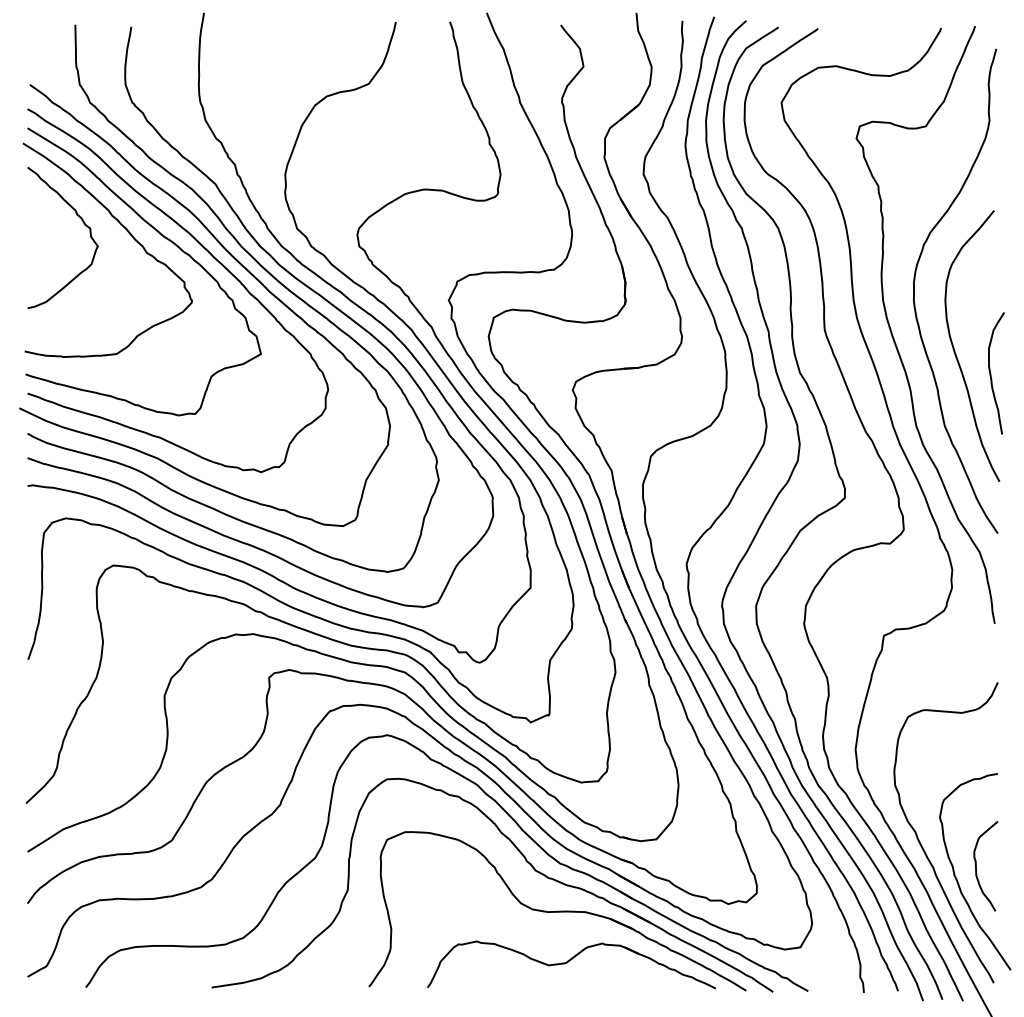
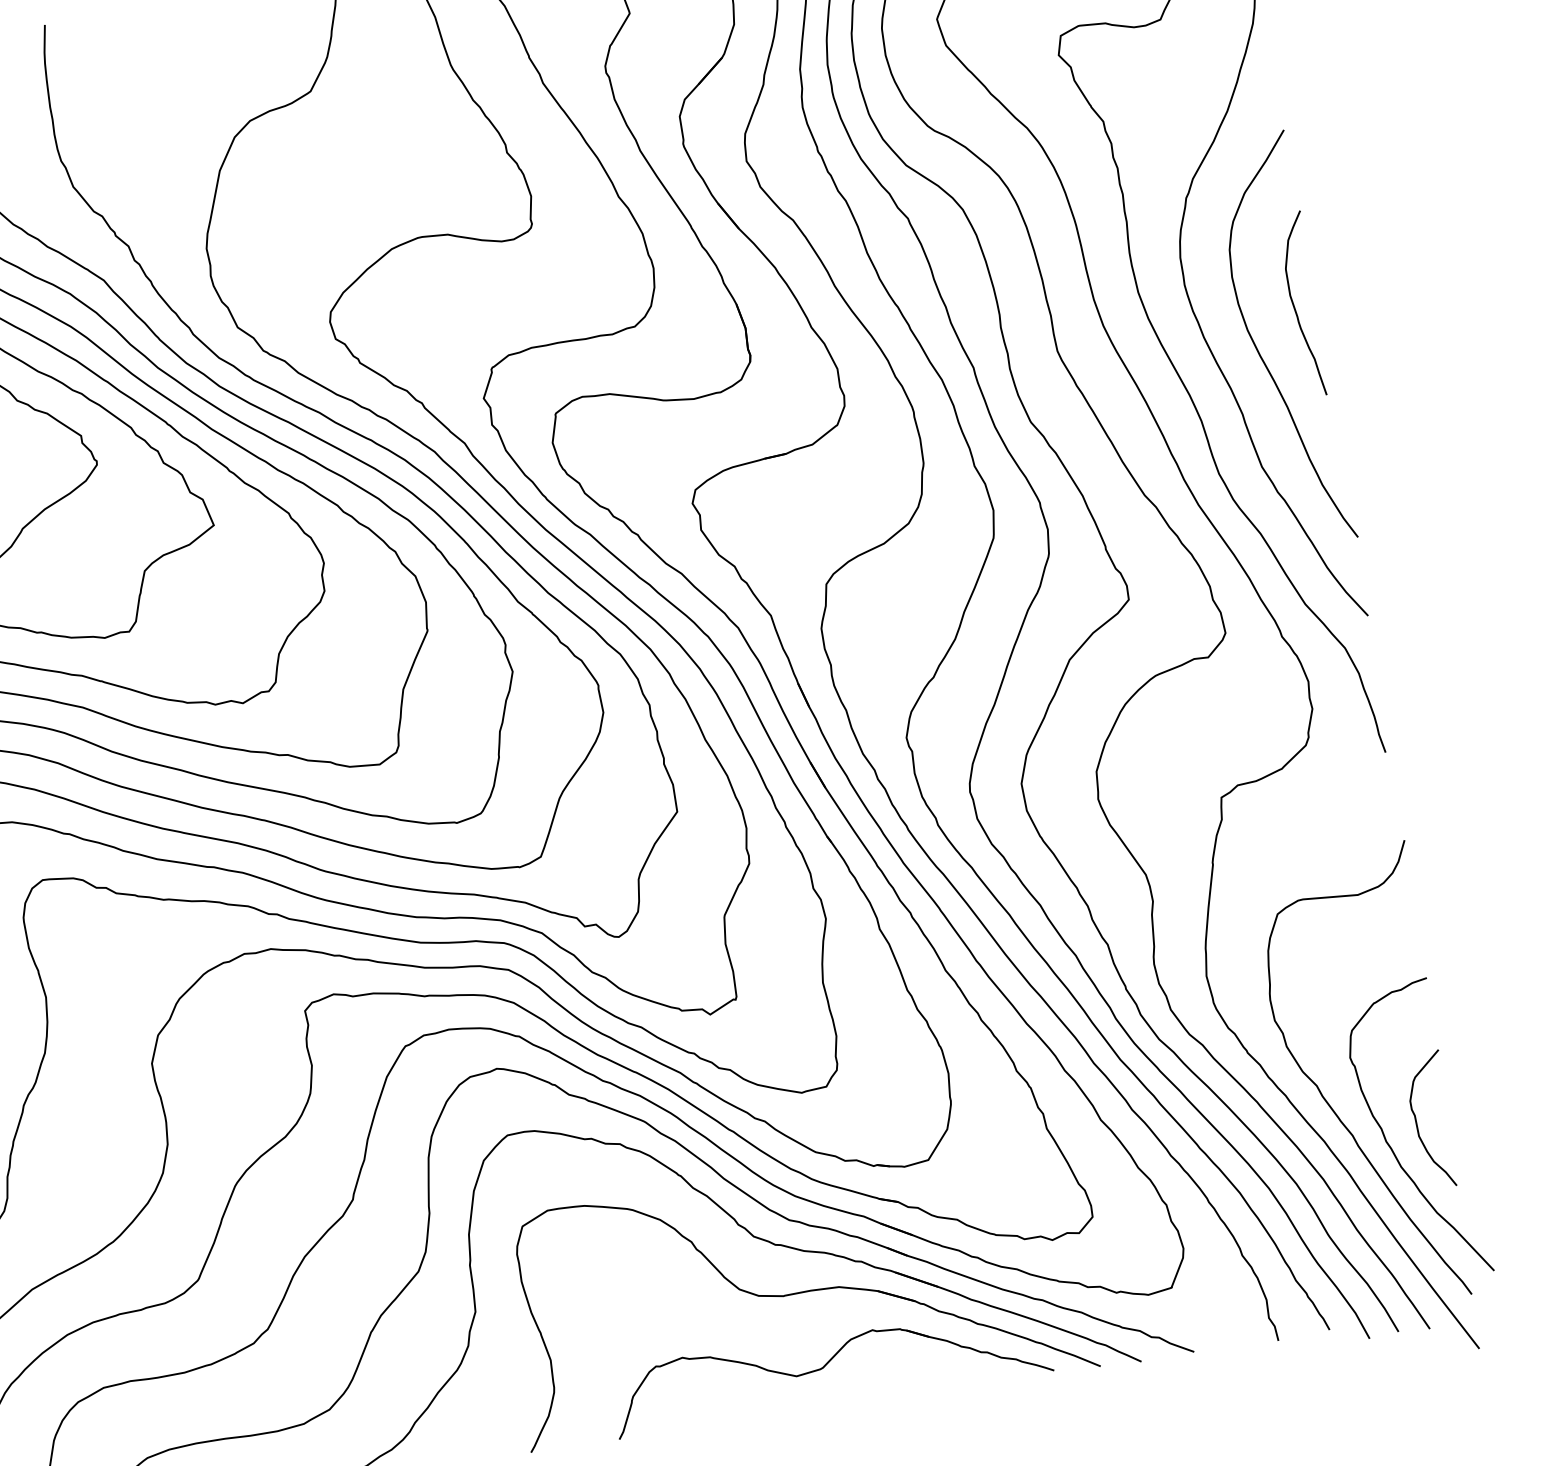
curve: (991, 373) -> (1295, 305), moved

